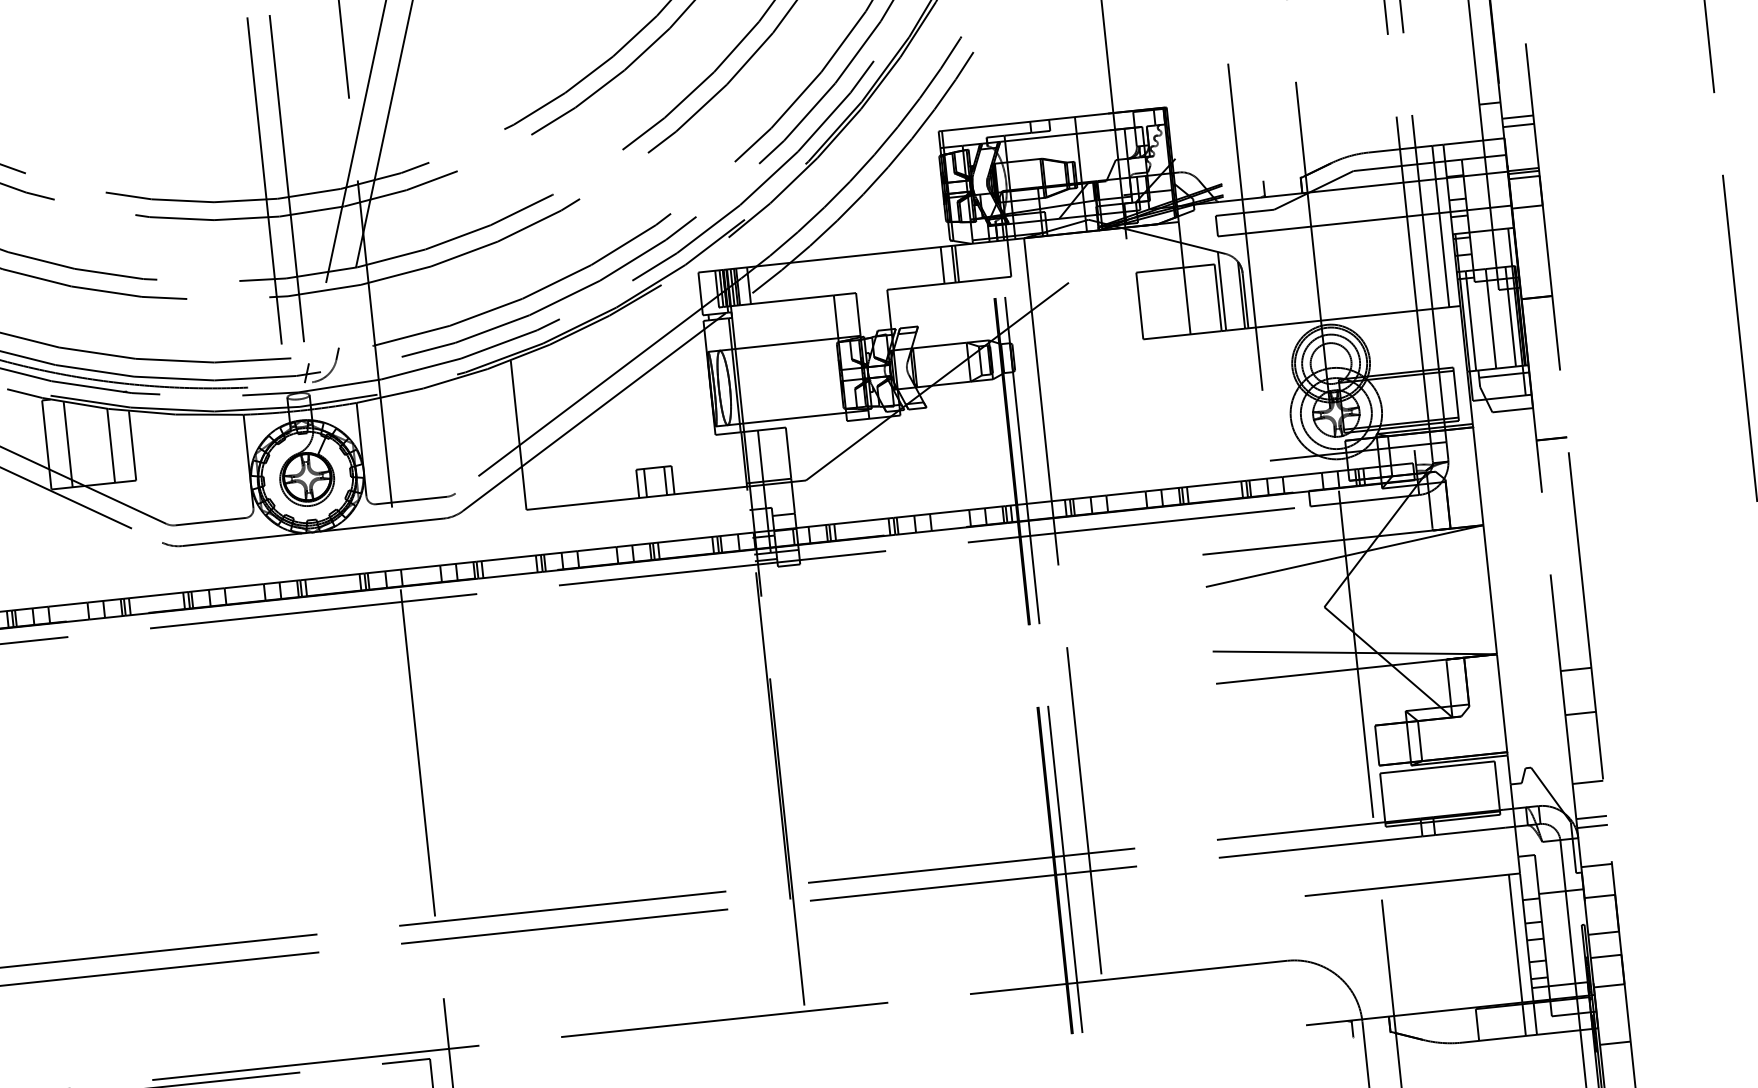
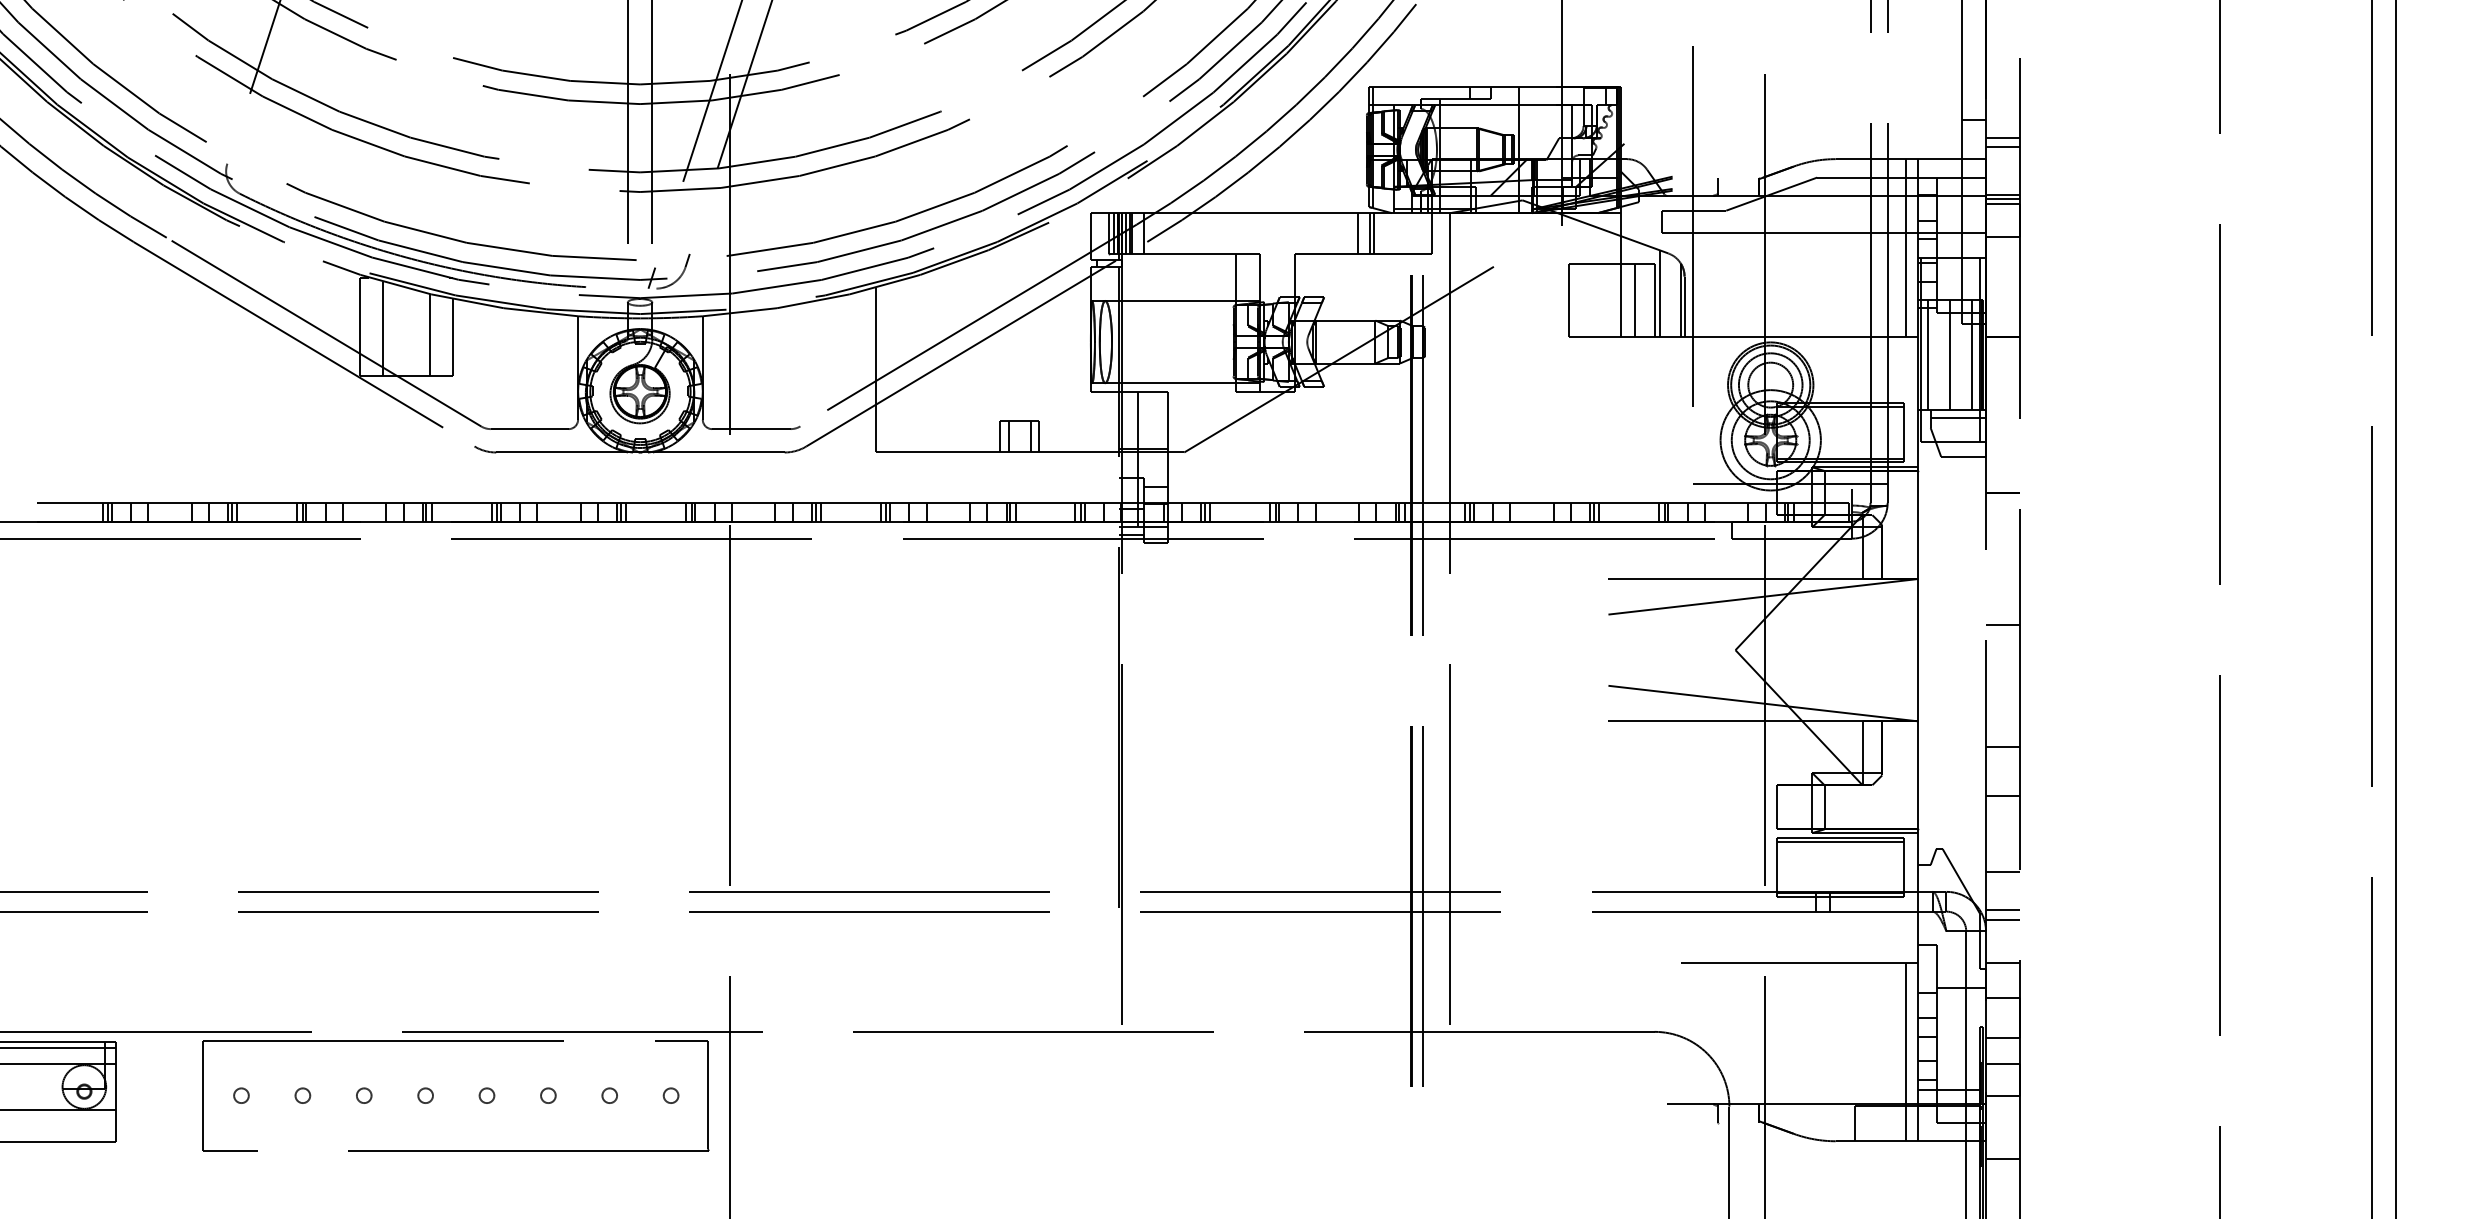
line: (1200, 299) -> (1635, 300), added
line: (1564, 559) -> (2002, 625), added
line: (1437, 770) -> (1840, 841), added

